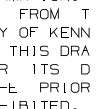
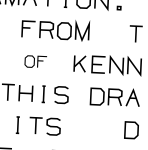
part: (28, 32) -> (35, 61), size x0.7
part: (45, 69) -> (37, 126), moved

